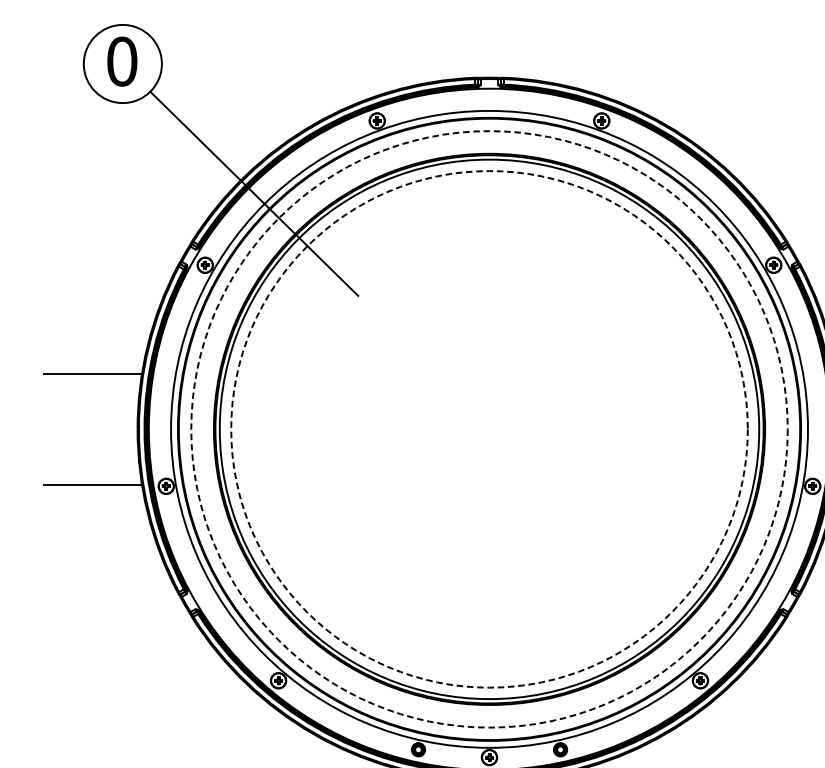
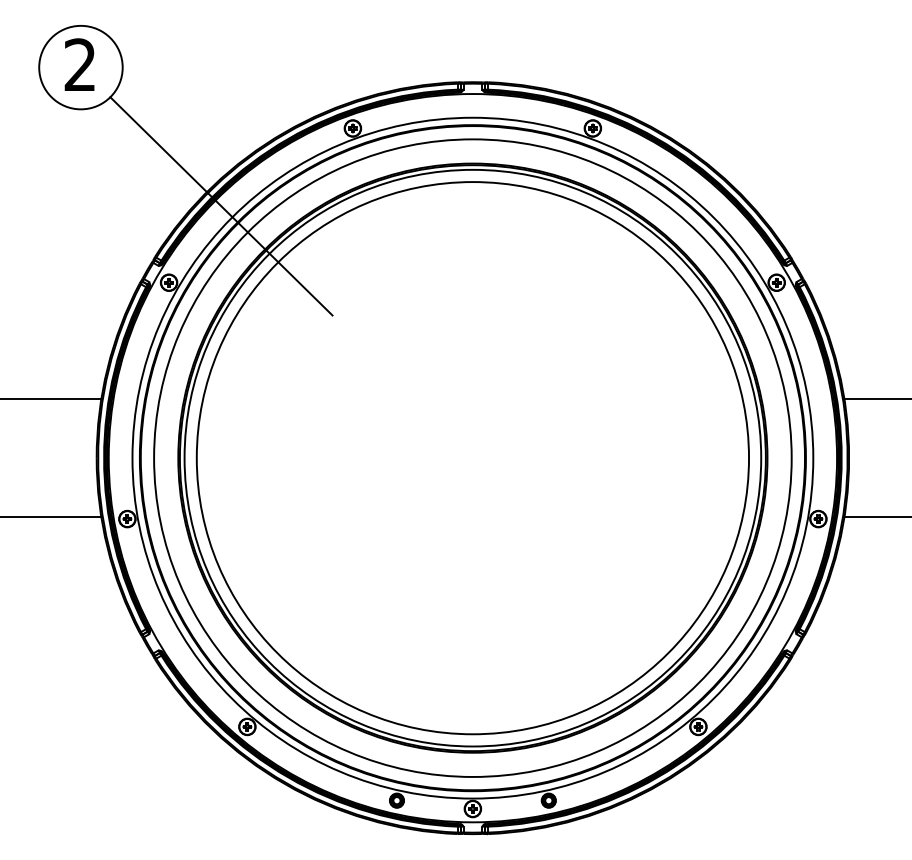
text: (122, 61) -> (80, 64), 0 -> 2
circle: (489, 428) -> (472, 457), dashed -> solid
circle: (489, 429) -> (472, 458), dashed -> solid

